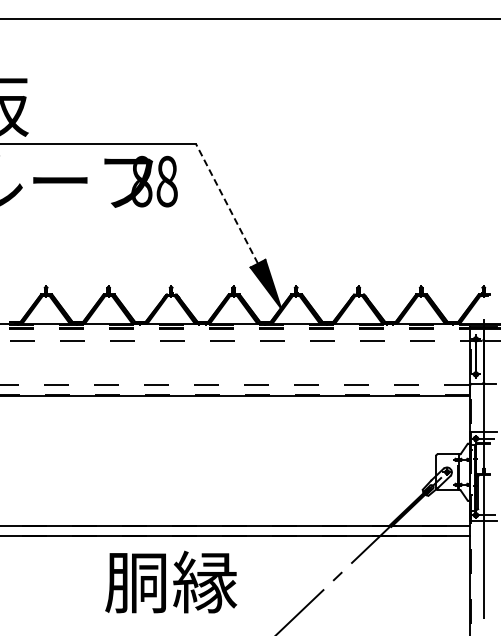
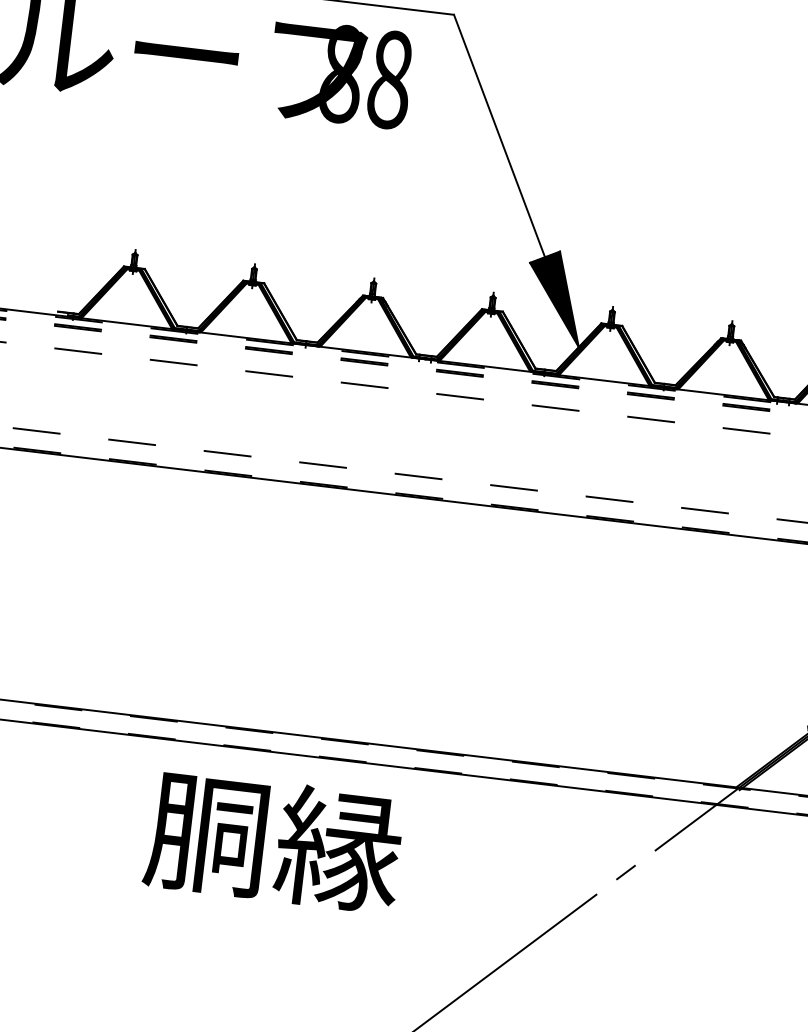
line: (226, 203) -> (498, 135), dashed -> solid
text: (171, 581) -> (275, 840), moved

